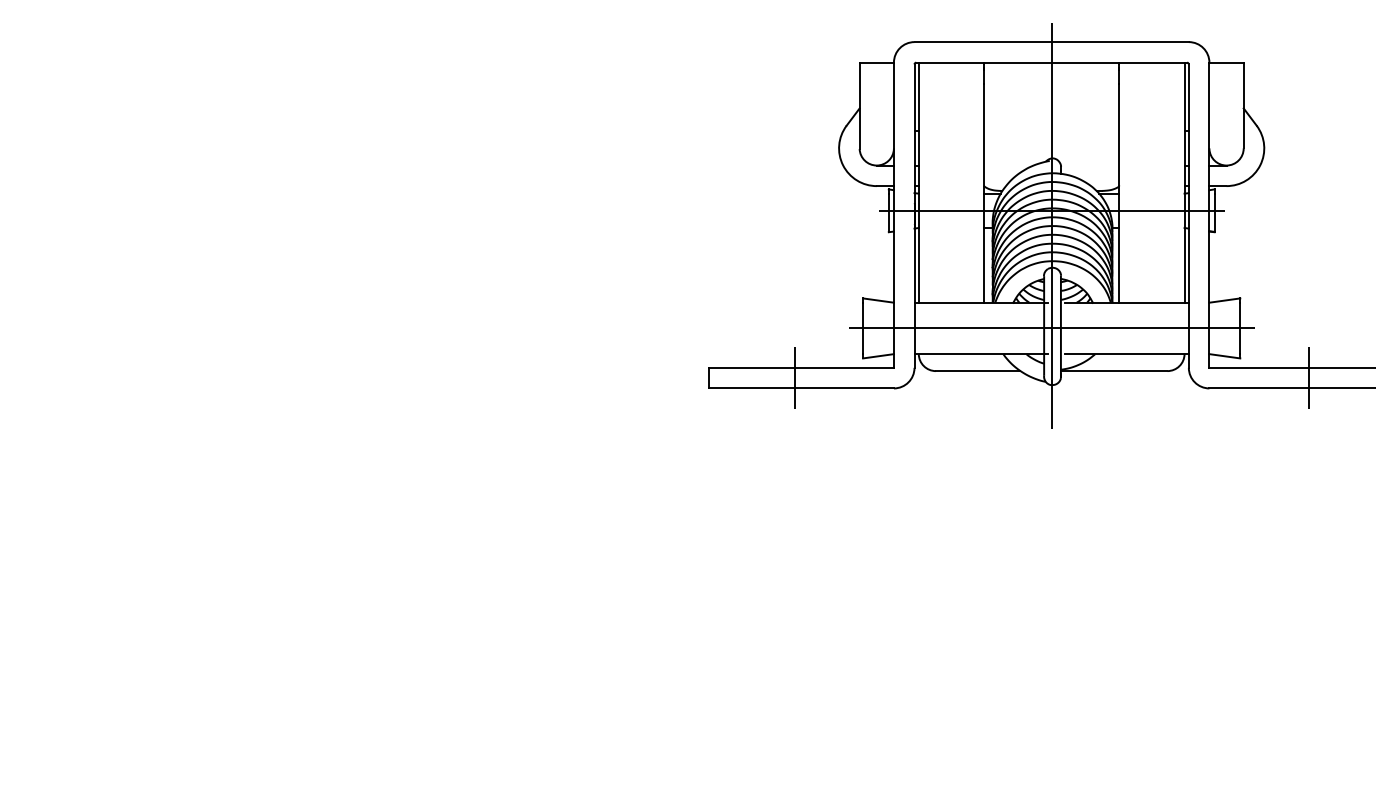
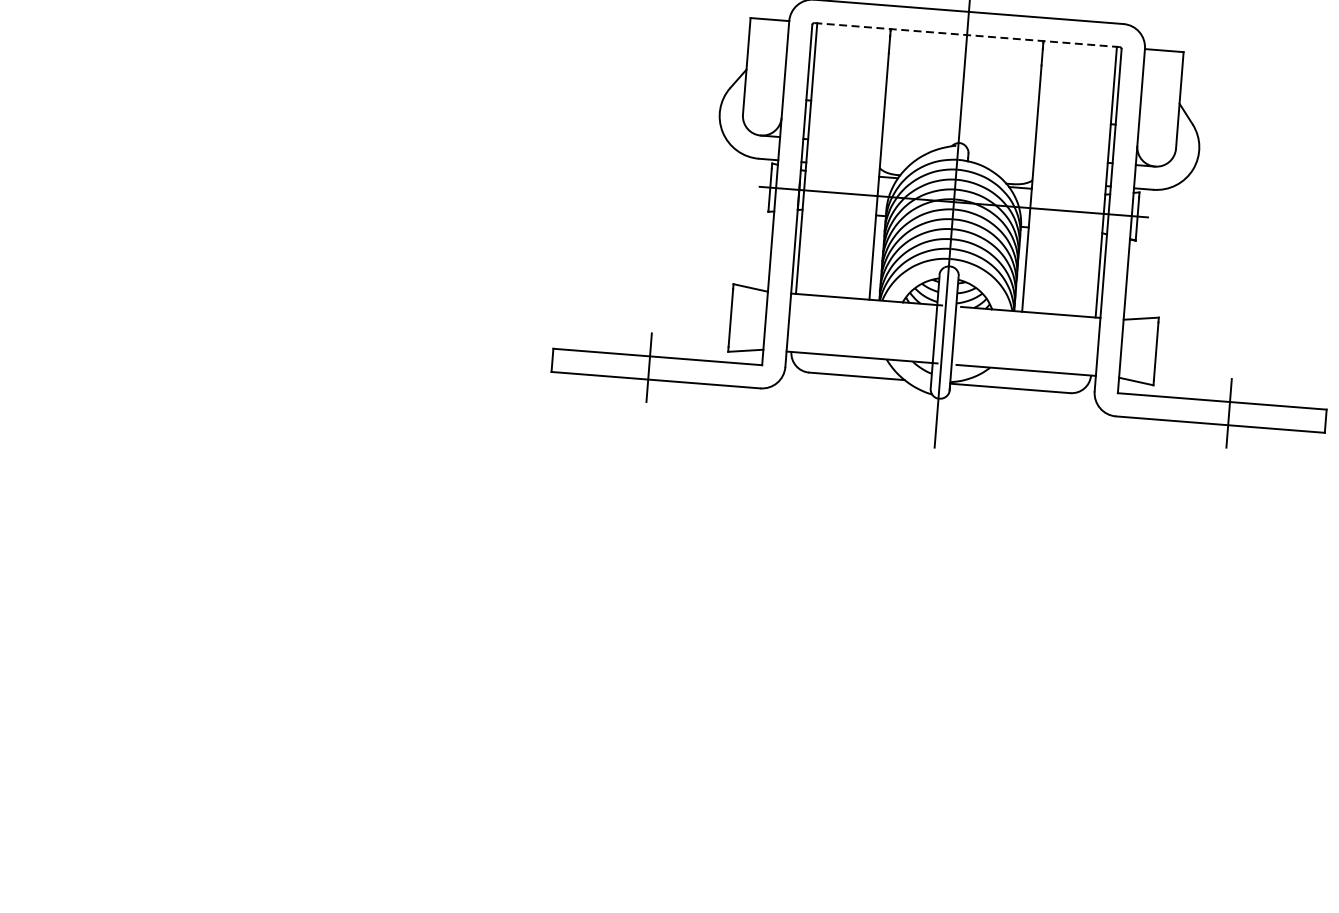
line: (1052, 62) -> (968, 34), solid -> dashed
line: (1051, 328) -> (943, 334), removed

